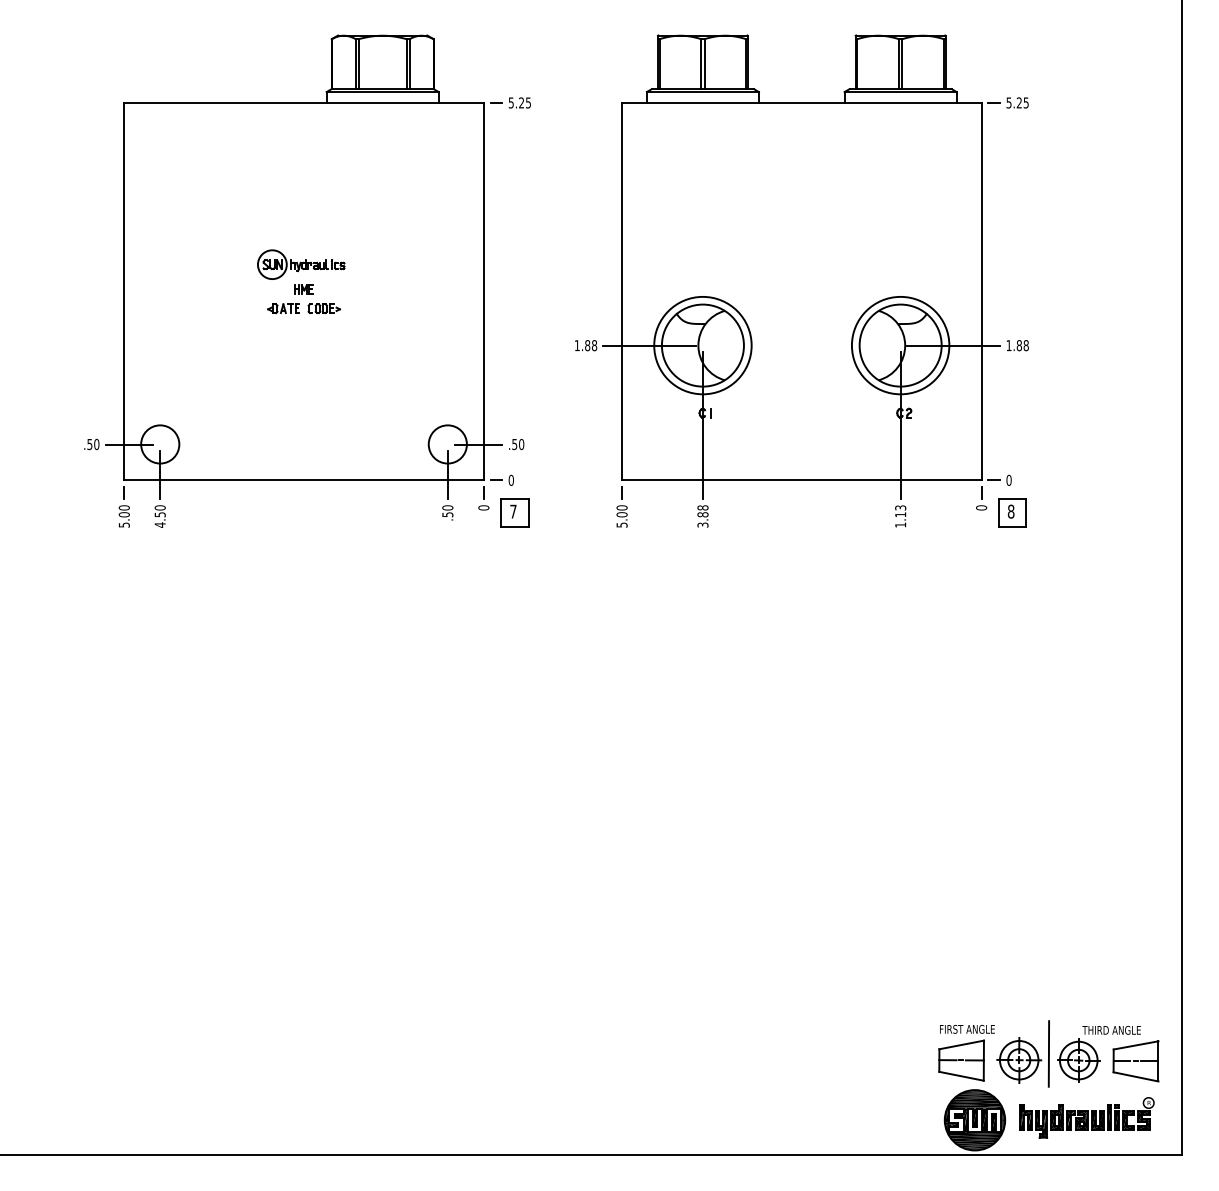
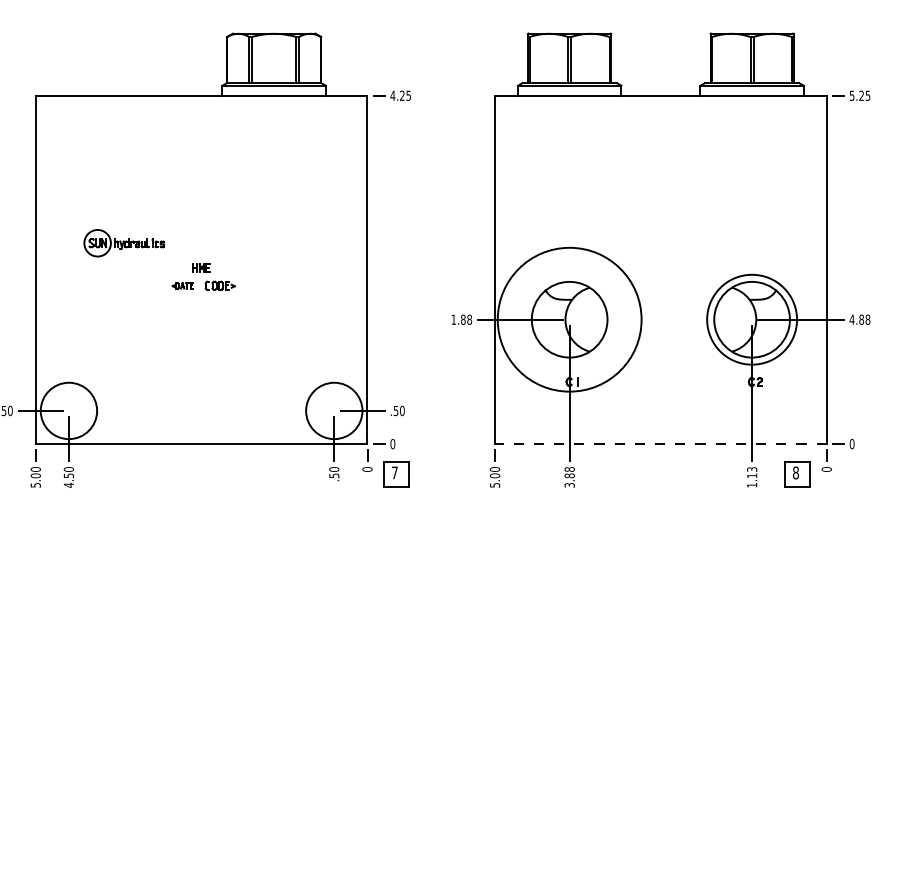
text: (511, 102) -> (393, 95), 5.25 -> 4.25
part: (301, 264) -> (124, 243), moved
part: (283, 308) -> (182, 285), size x0.7
circle: (702, 345) -> (569, 319), size x1.6
text: (1008, 345) -> (851, 319), 1.88 -> 4.88
circle: (160, 444) -> (69, 410), size x1.6
circle: (447, 444) -> (333, 410), size x1.6
line: (801, 480) -> (660, 444), solid -> dashed
part: (1012, 512) -> (797, 473), moved

